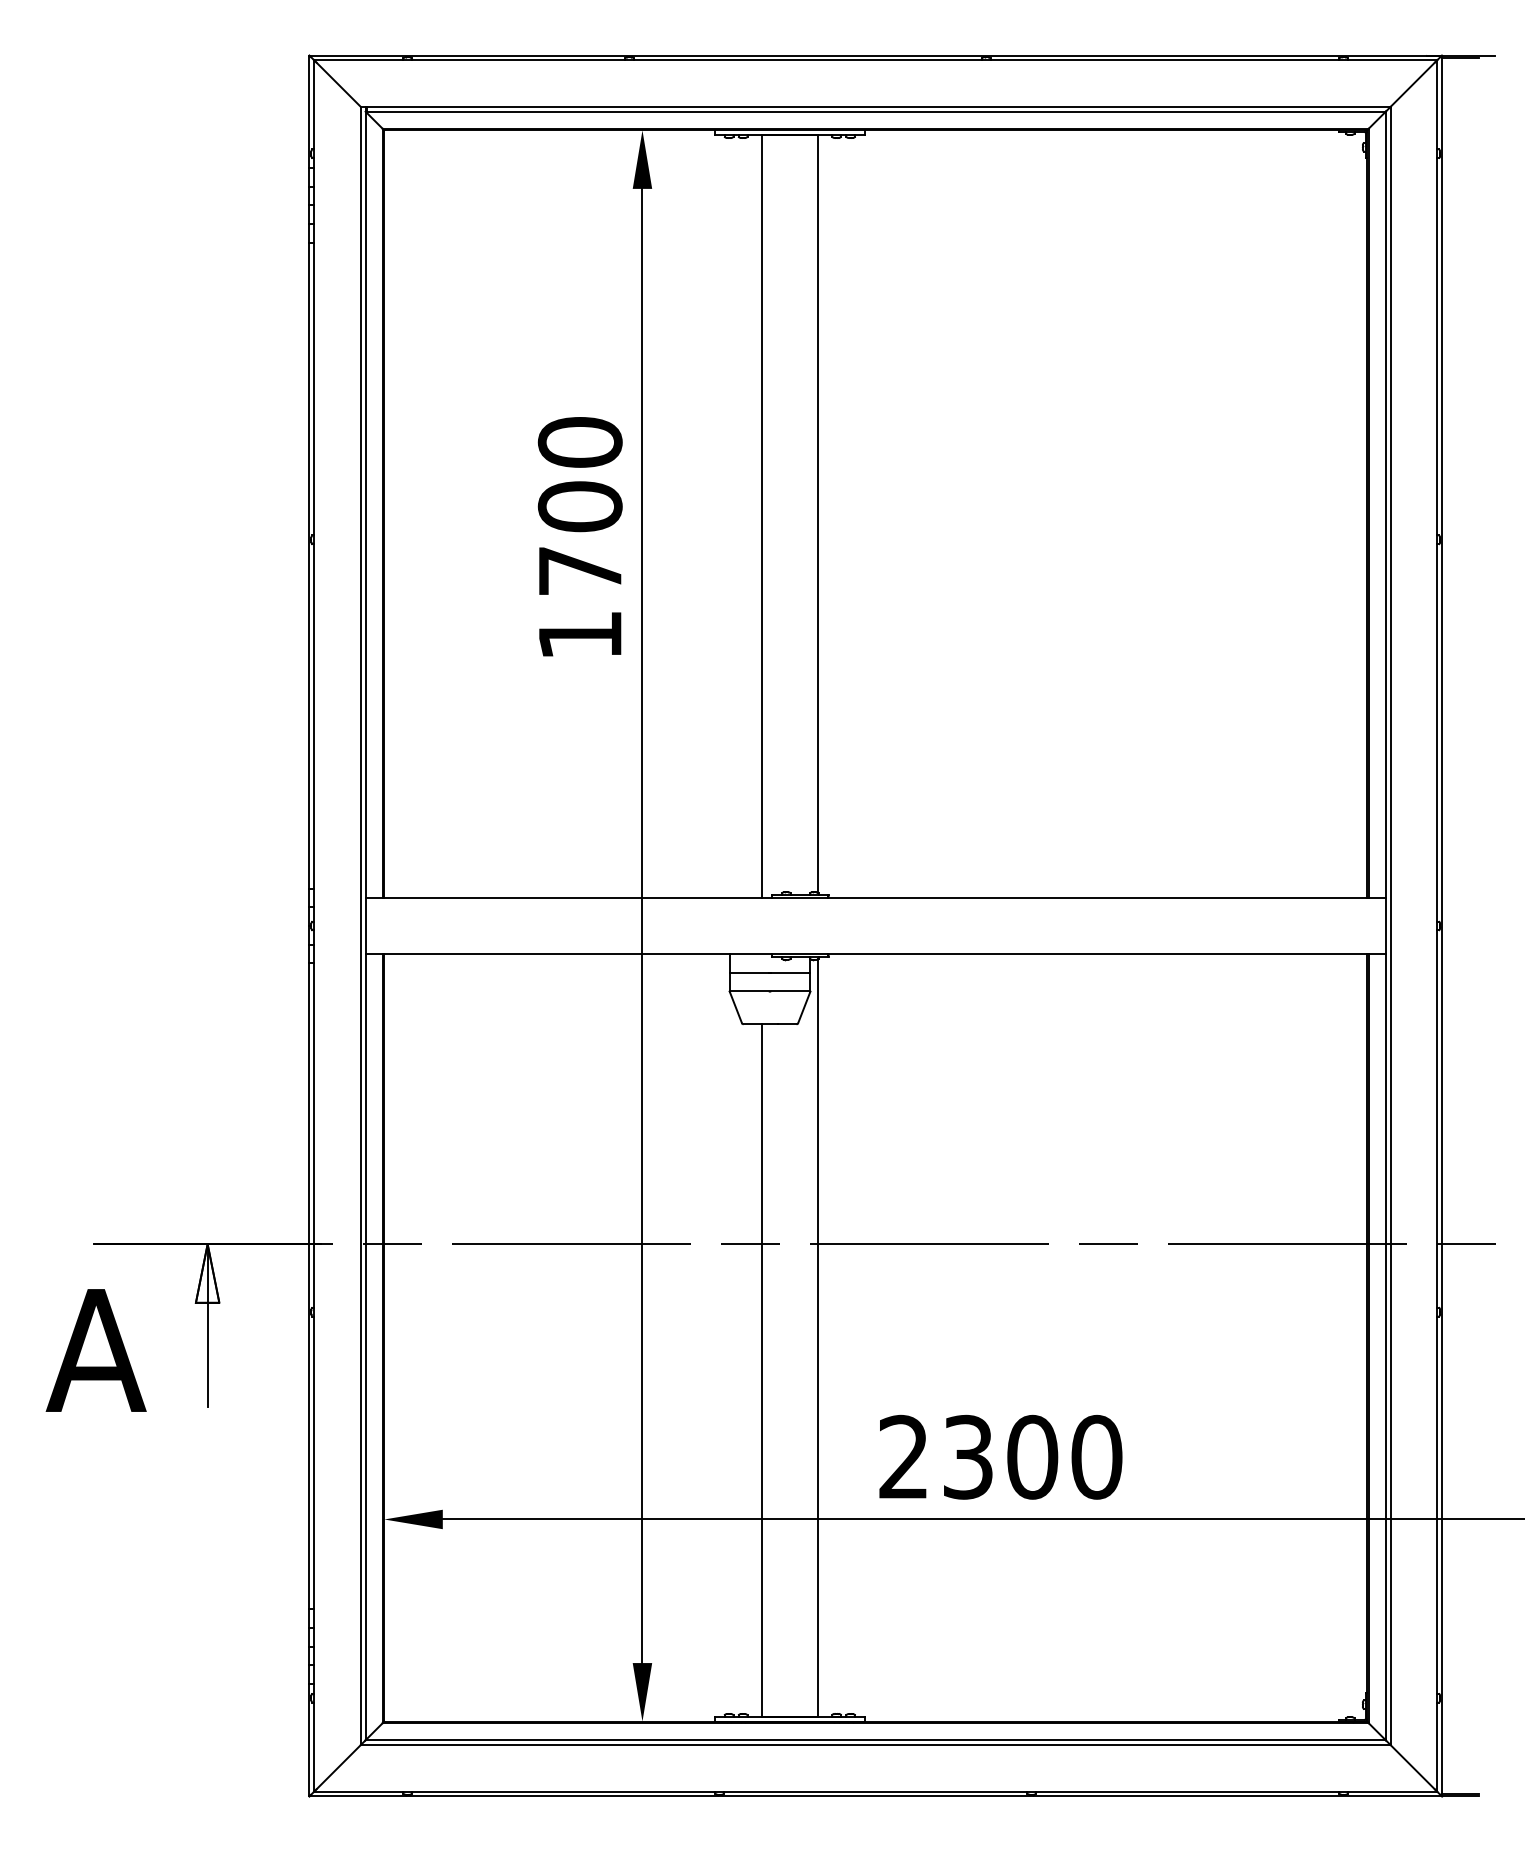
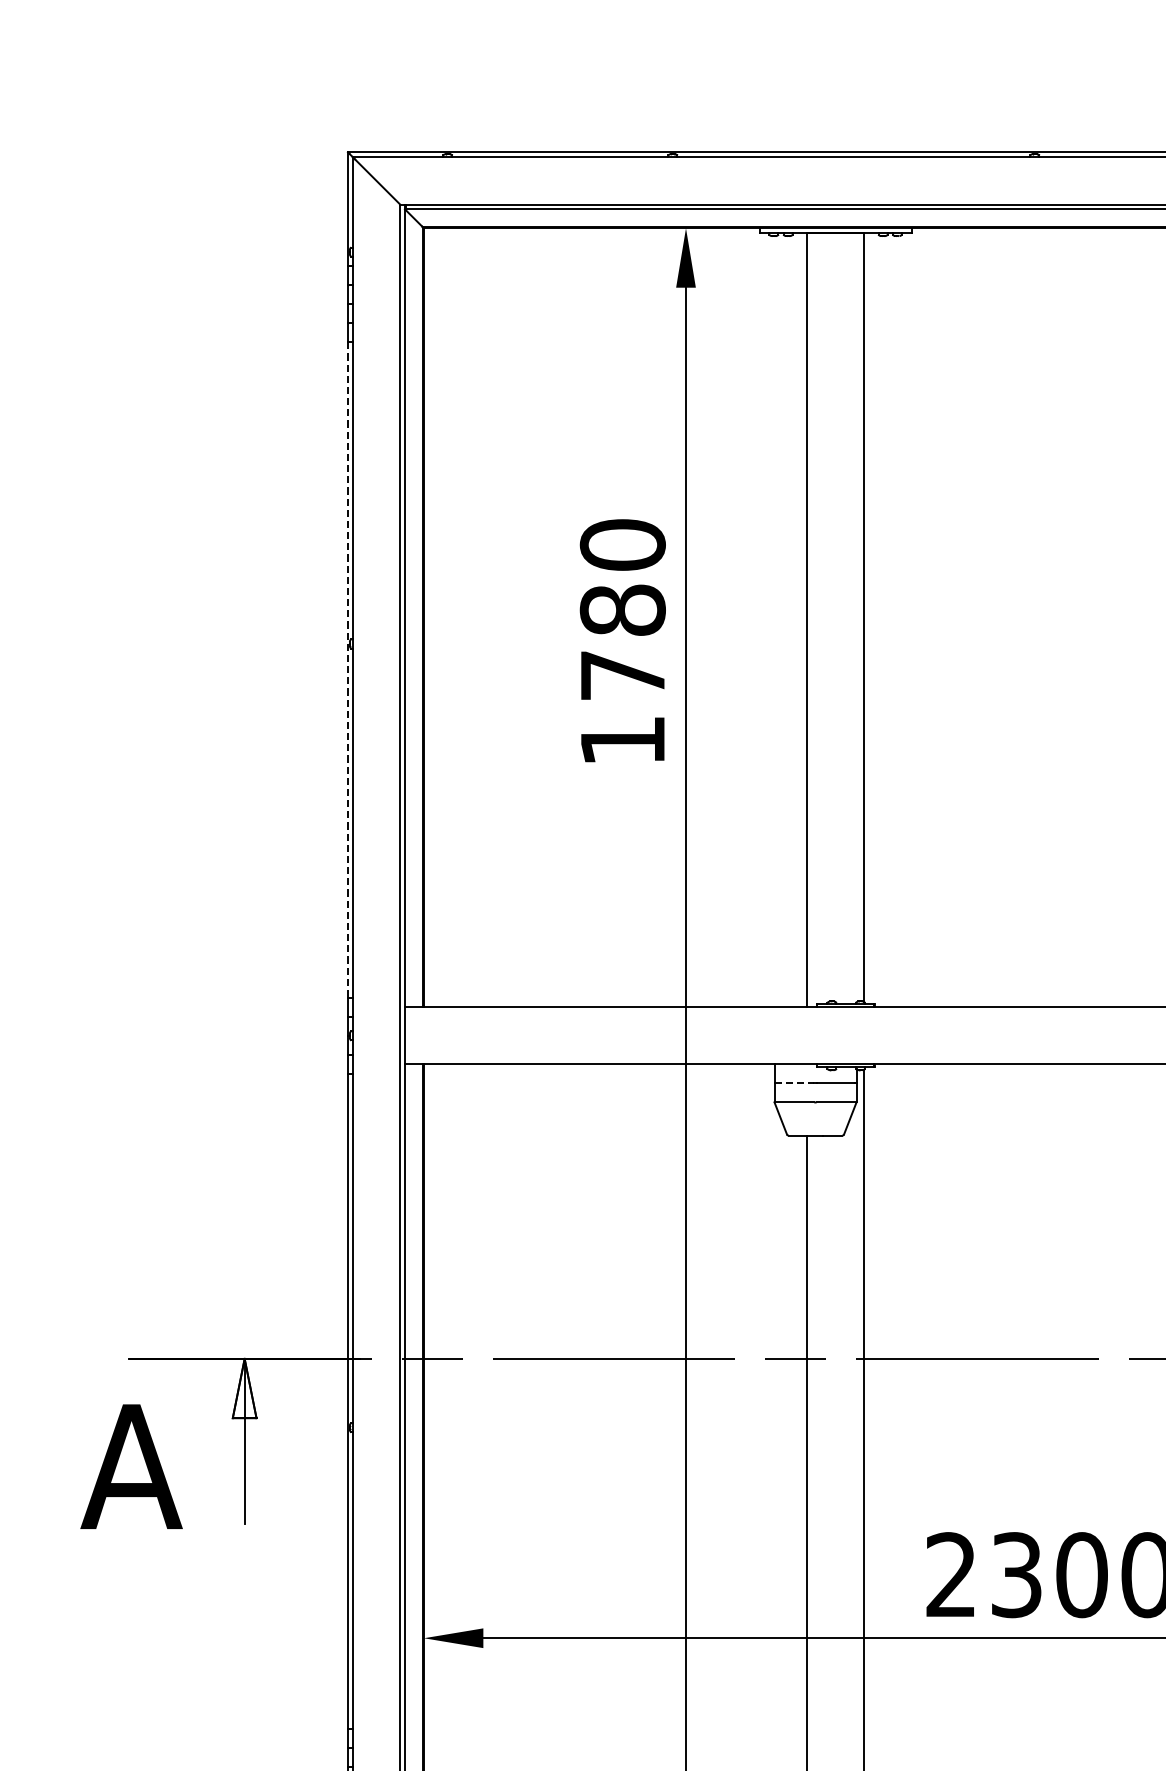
text: (580, 506) -> (623, 610), 1700 -> 1780
line: (309, 565) -> (348, 669), solid -> dashed
line: (749, 972) -> (794, 1083), solid -> dashed

